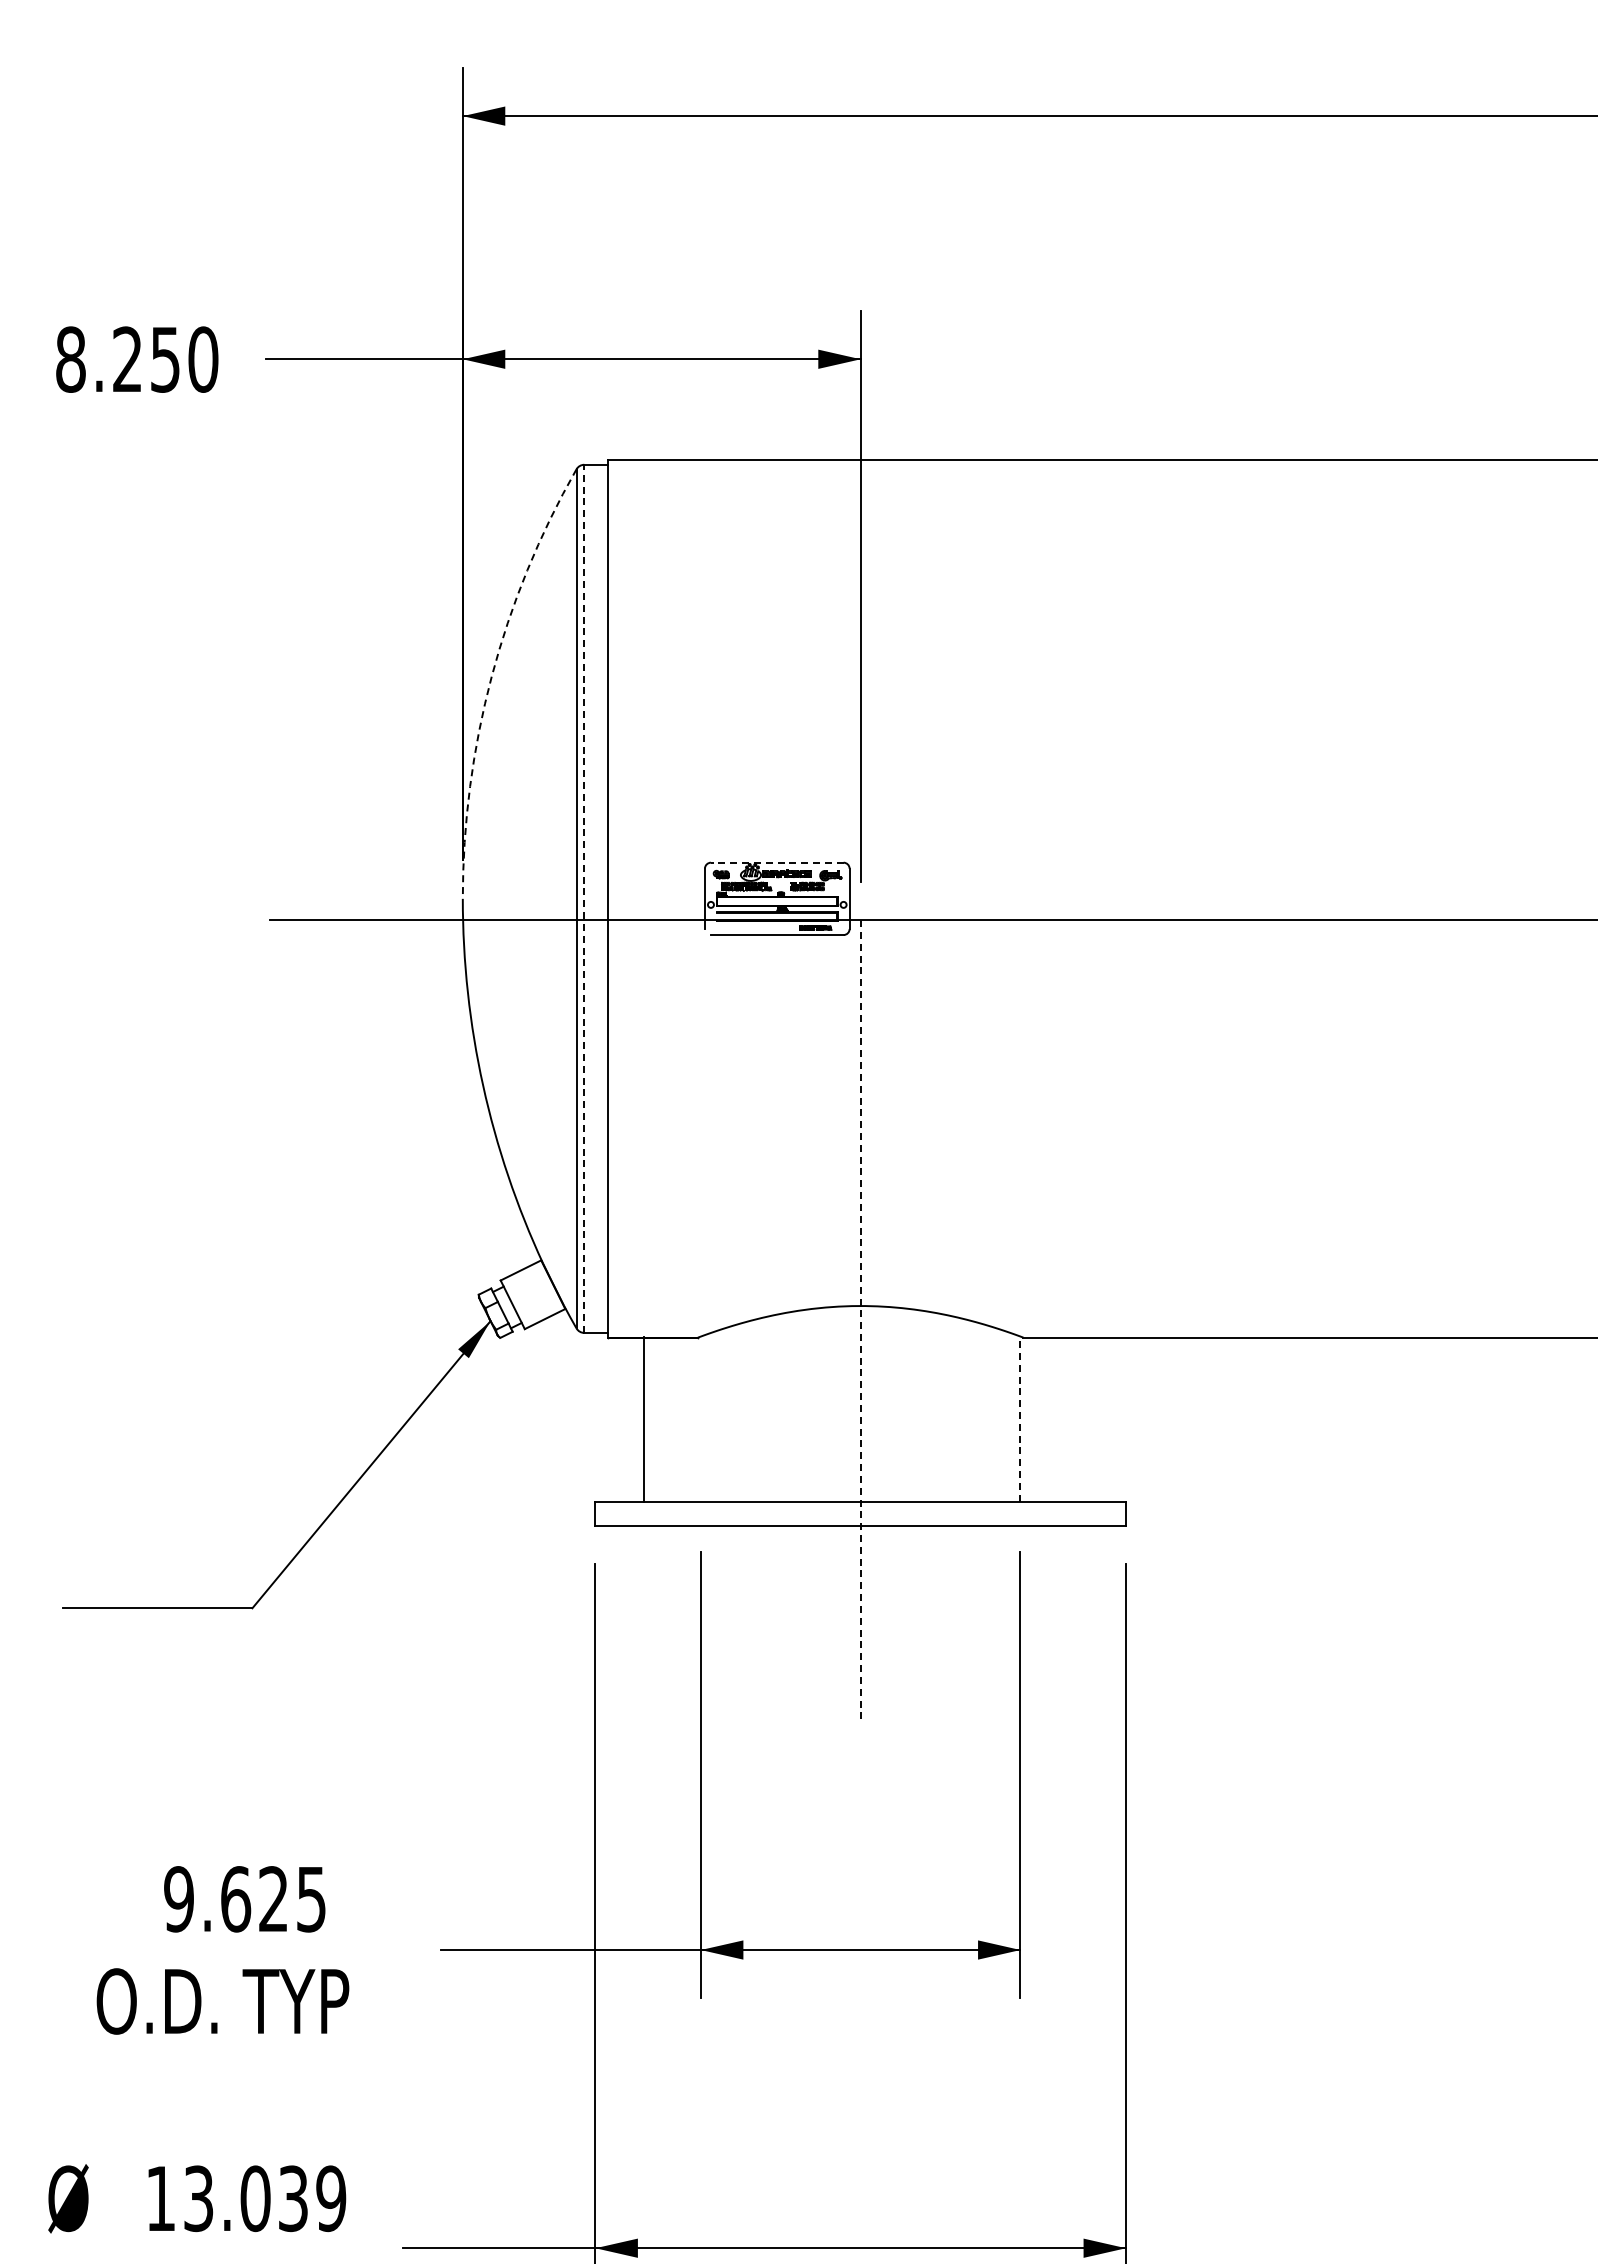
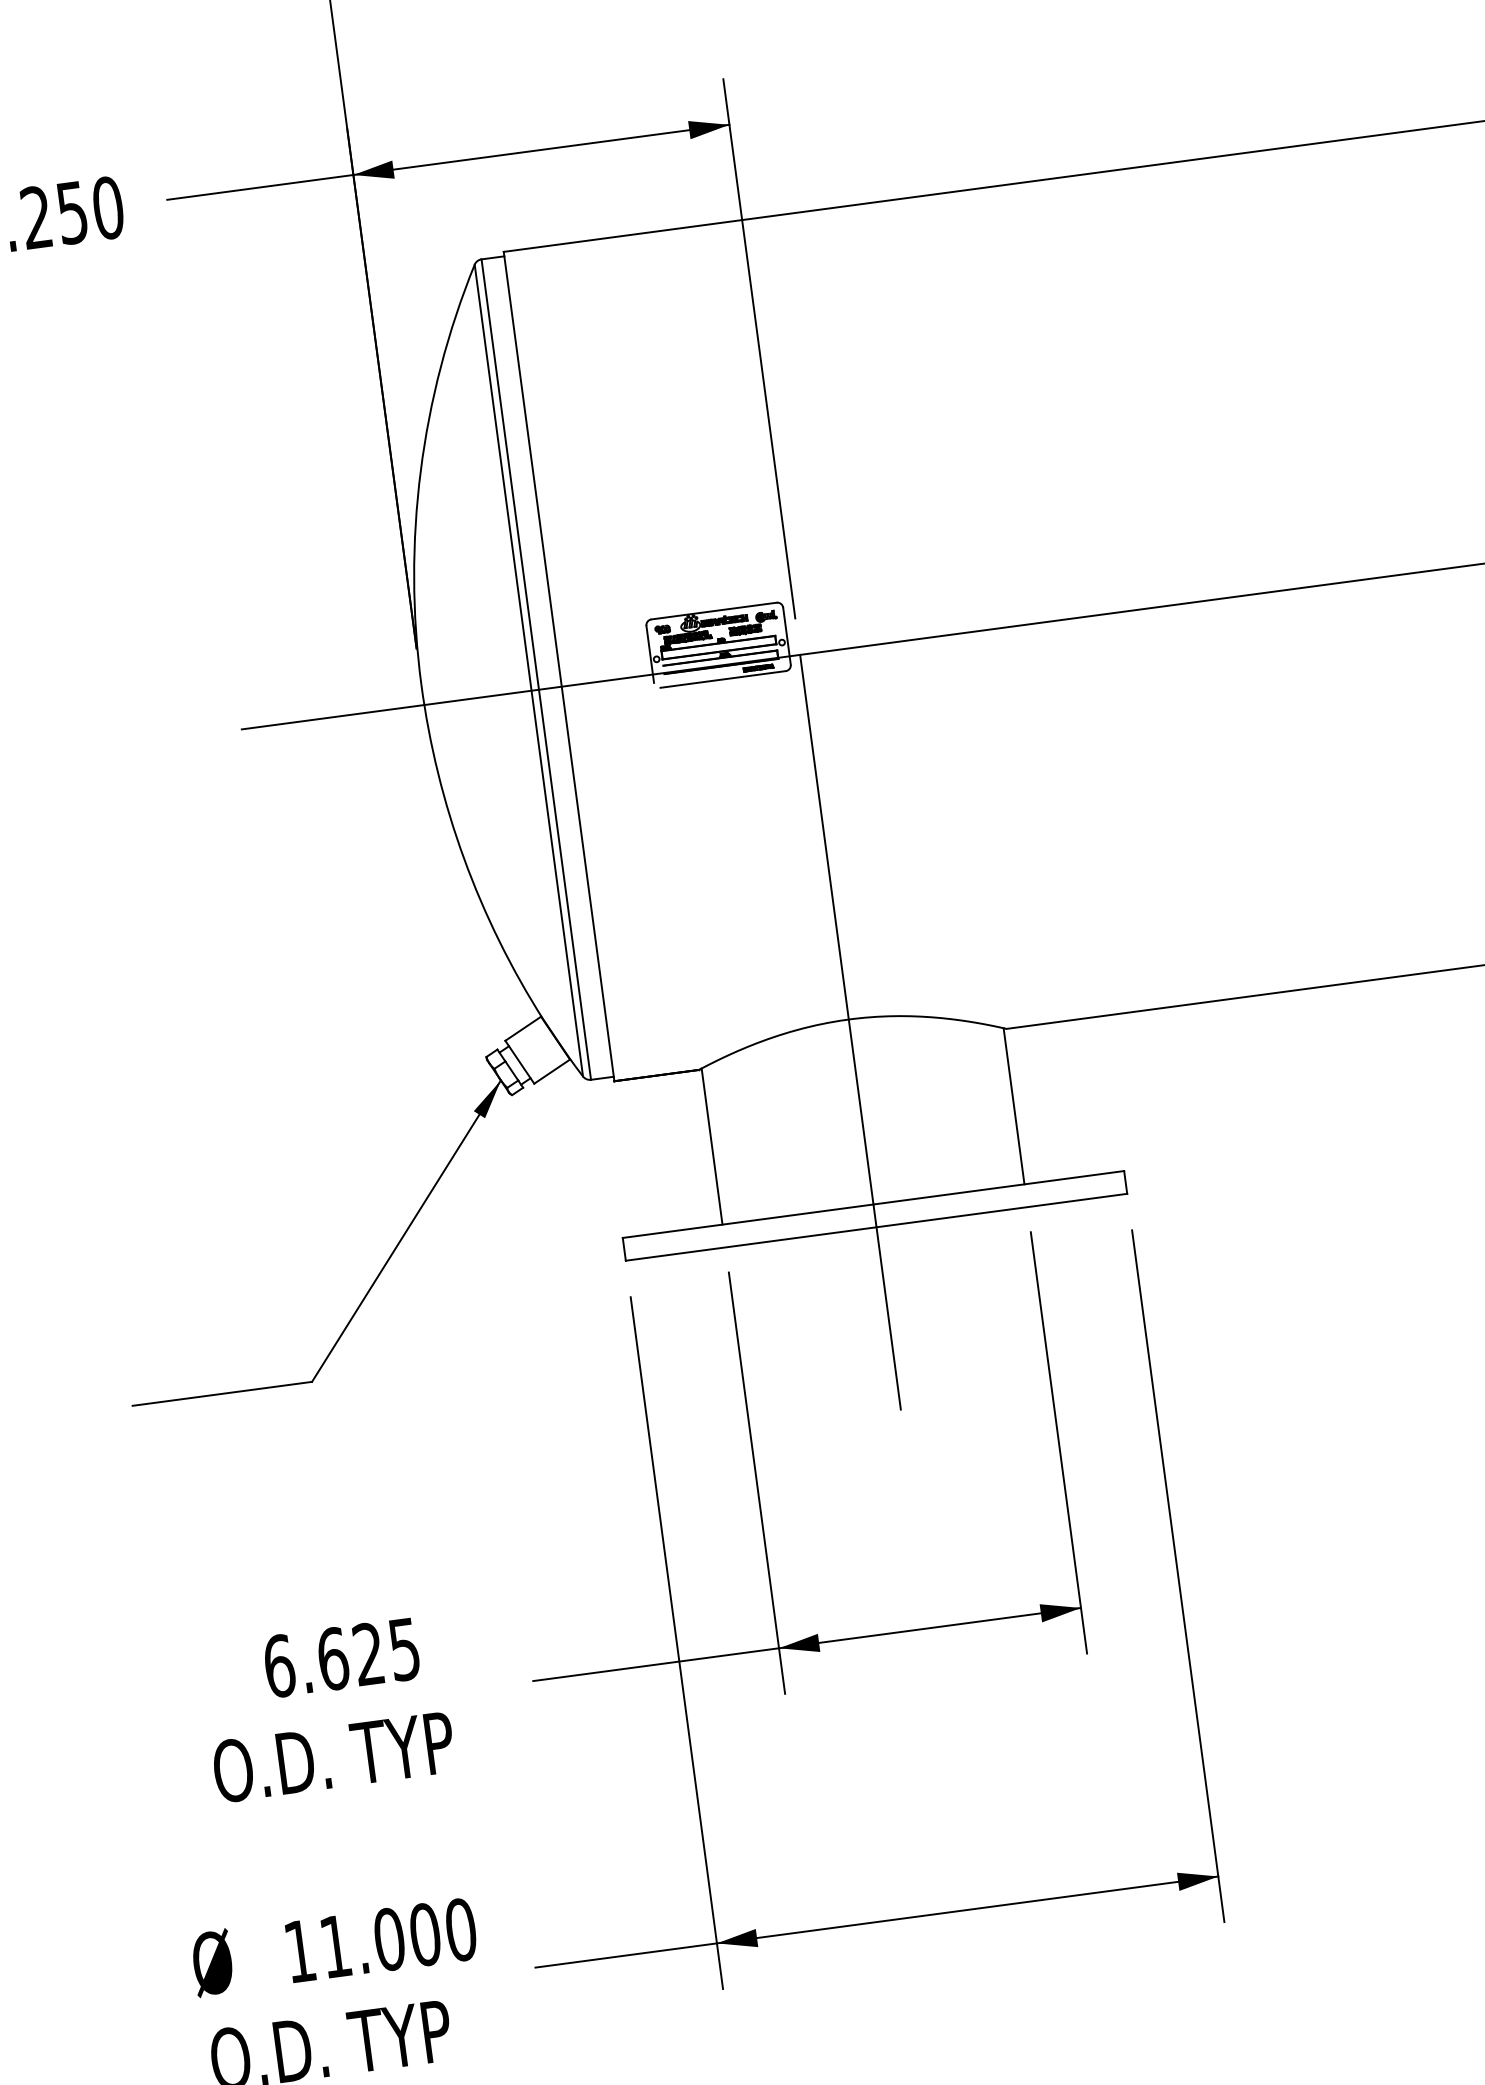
arc: (491, 676) -> (420, 471), dashed -> solid
line: (776, 862) -> (713, 611), dashed -> solid
line: (584, 898) -> (536, 669), dashed -> solid
line: (860, 1319) -> (850, 1032), dashed -> solid
line: (643, 1418) -> (711, 1146), moved
line: (1020, 1419) -> (1014, 1106), dashed -> solid
text: (179, 1899) -> (279, 1666), 9.625 -> 6.625
text: (265, 2198) -> (398, 1937), 13.039 -> 11.000

